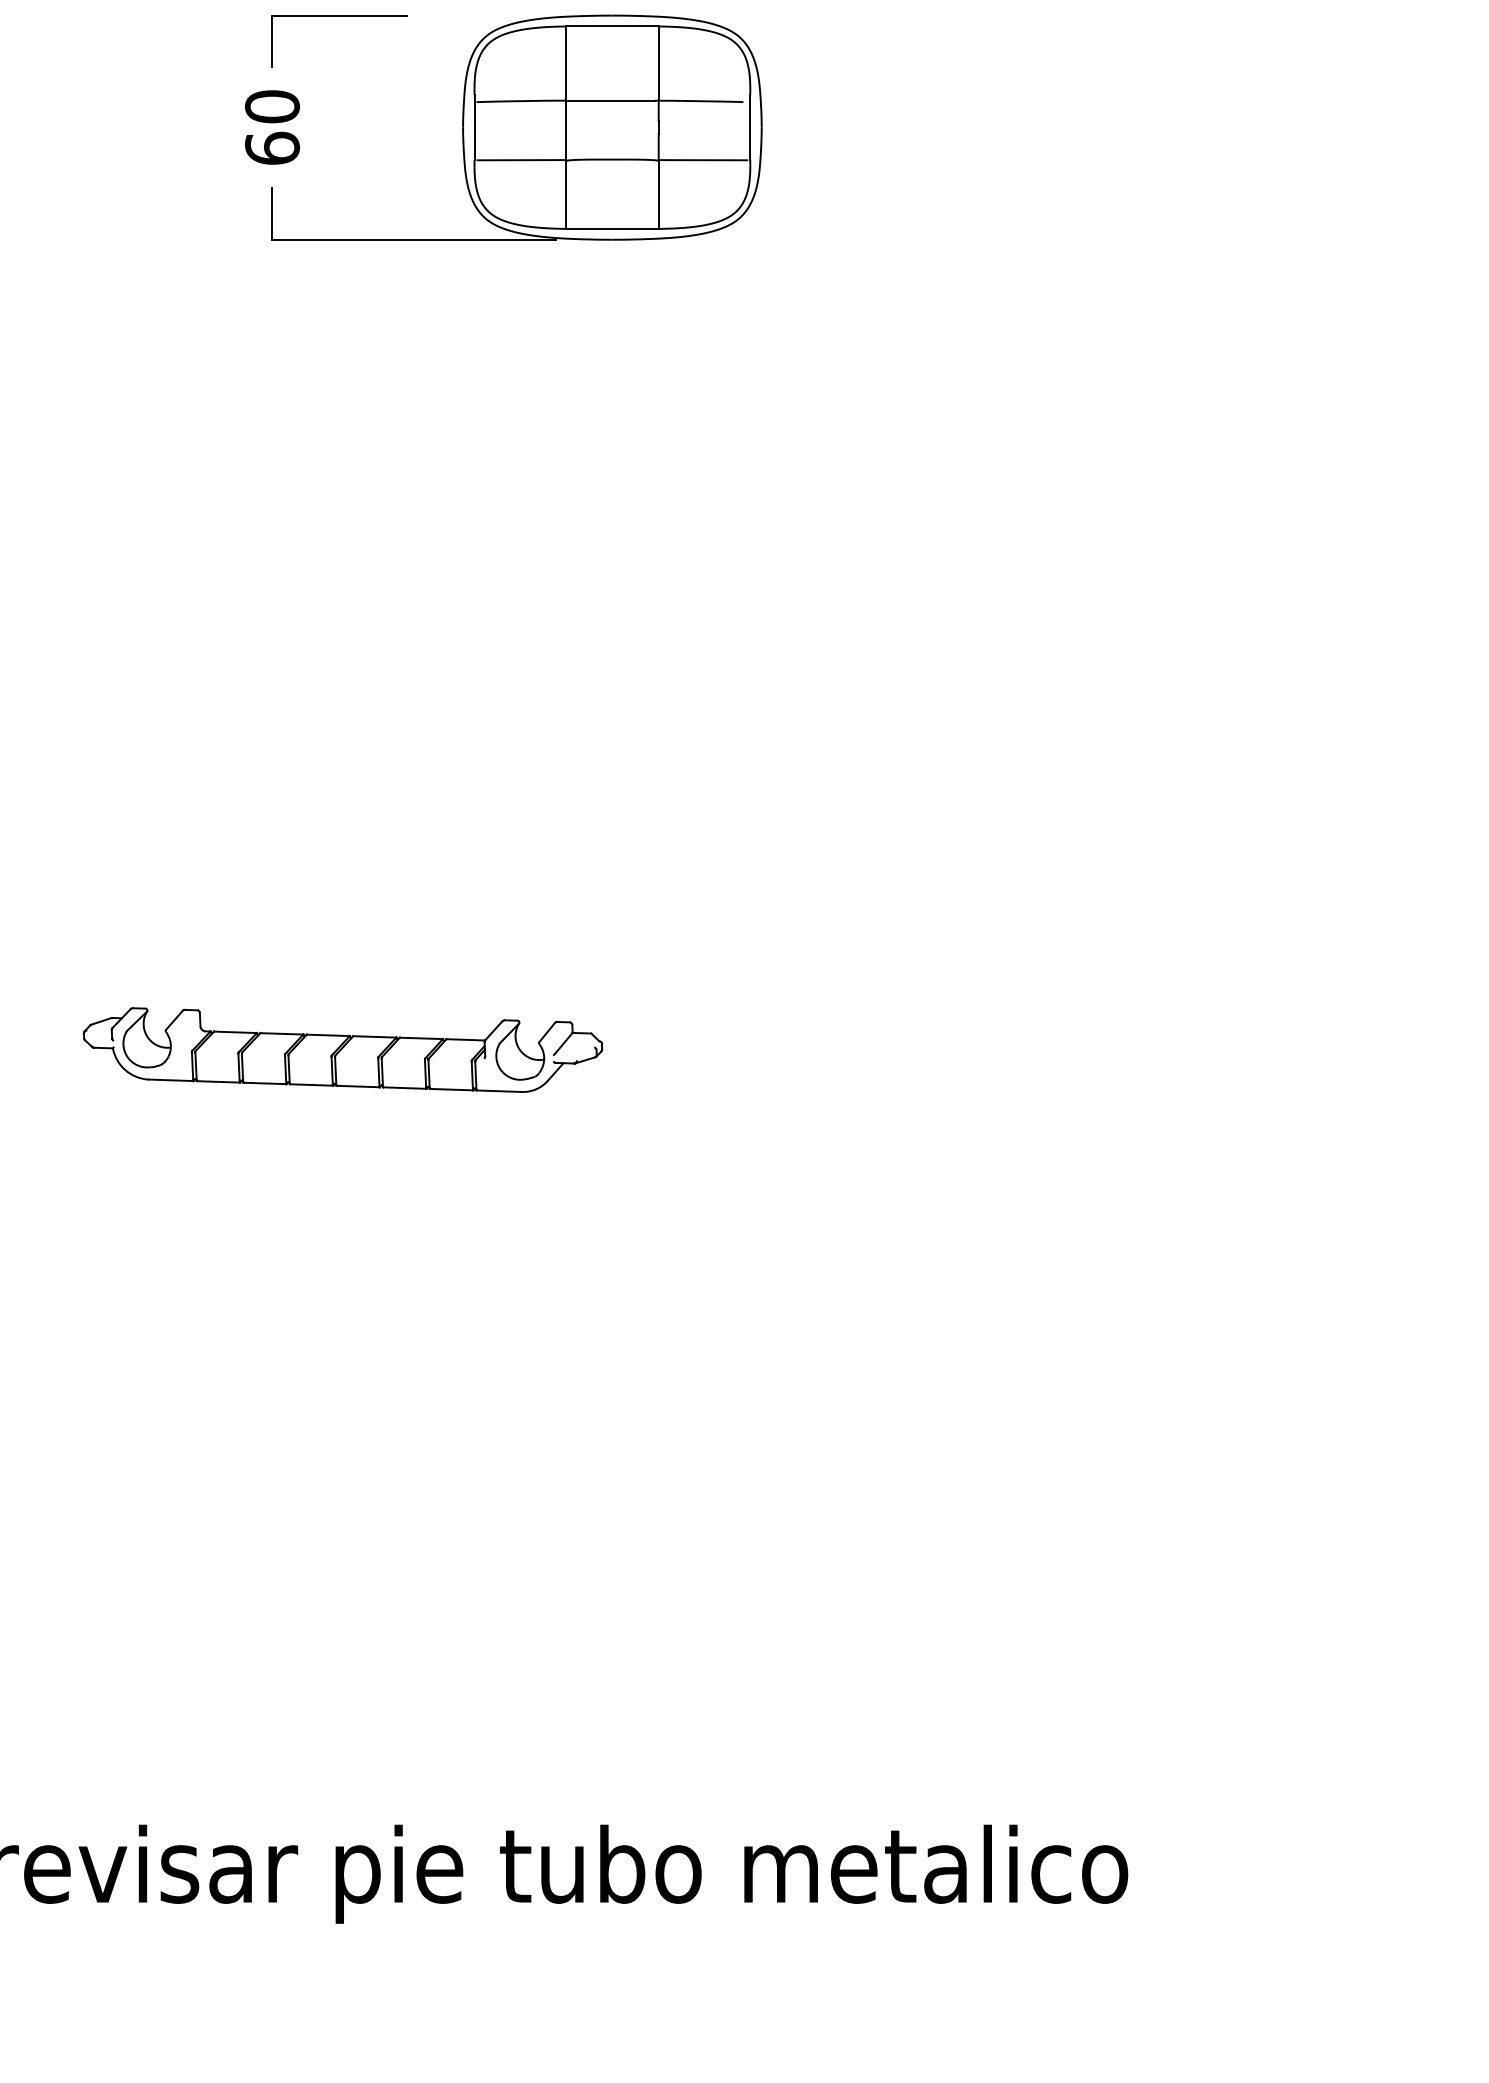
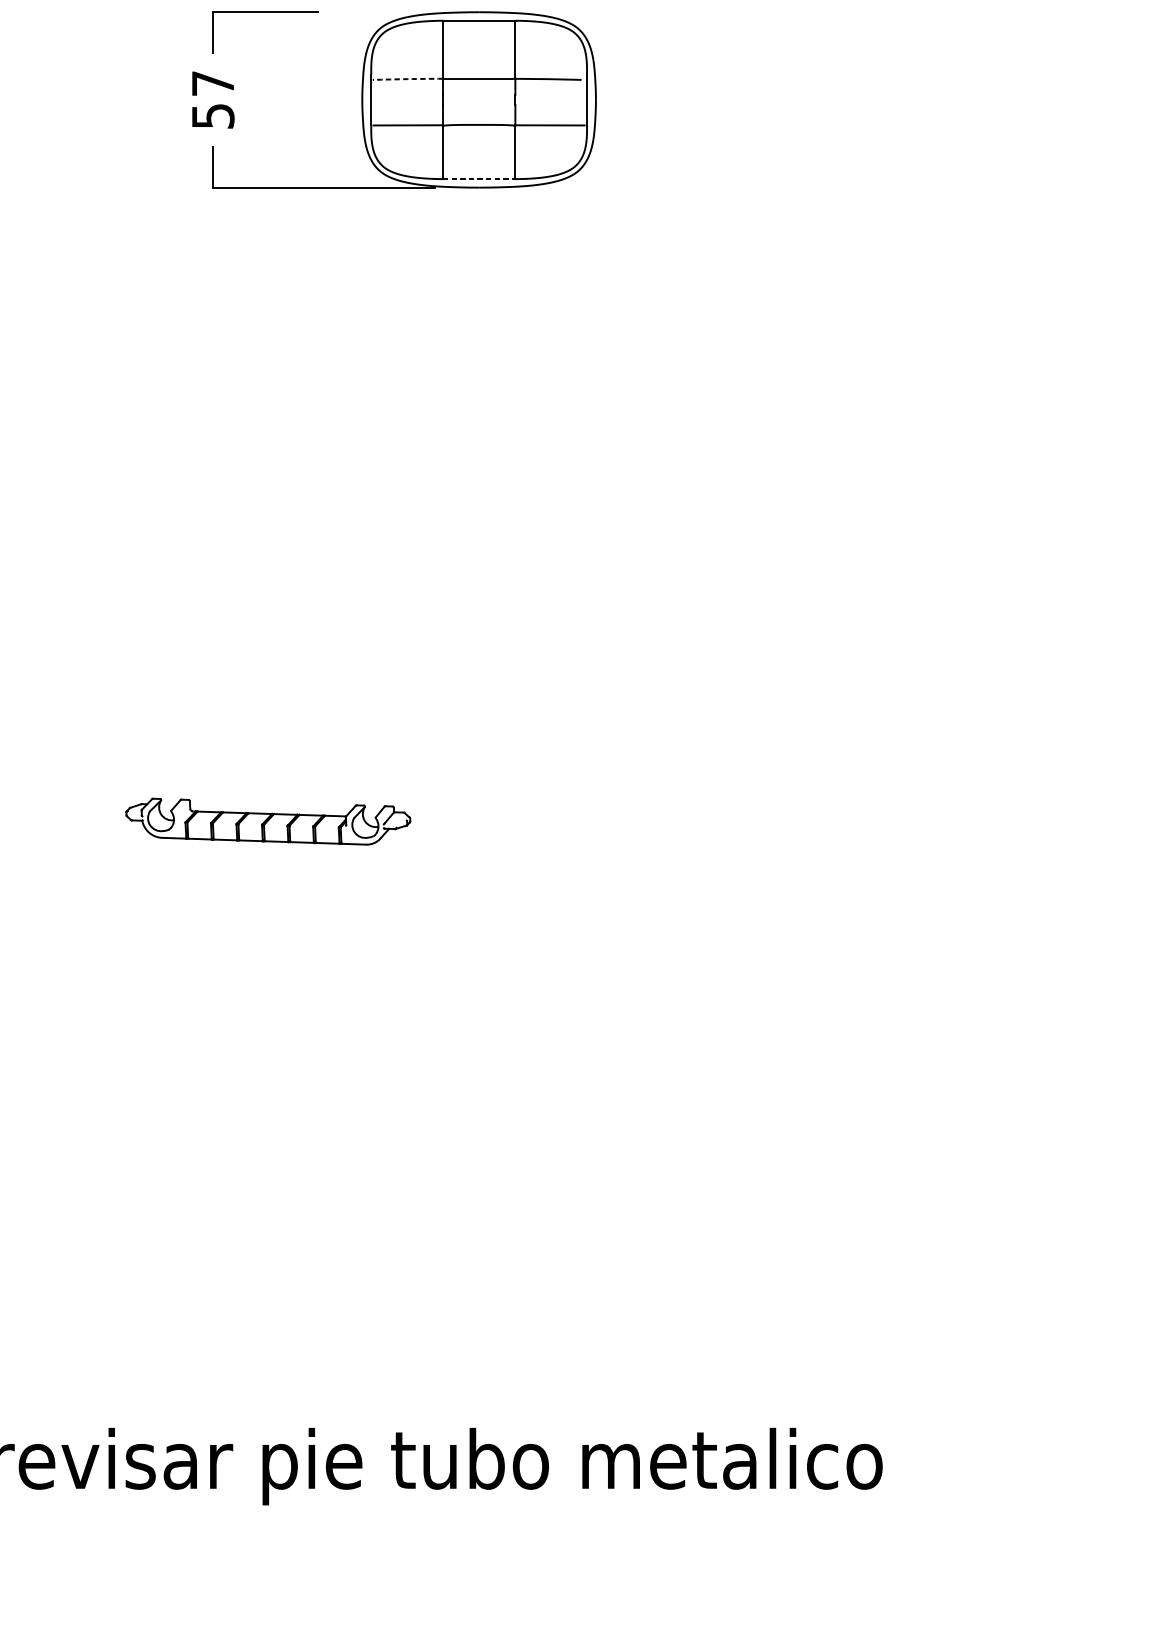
arc: (521, 101) -> (408, 79), solid -> dashed
text: (272, 127) -> (213, 99), 60 -> 57
line: (612, 228) -> (479, 178), solid -> dashed
part: (342, 1049) -> (267, 821), size x0.7

